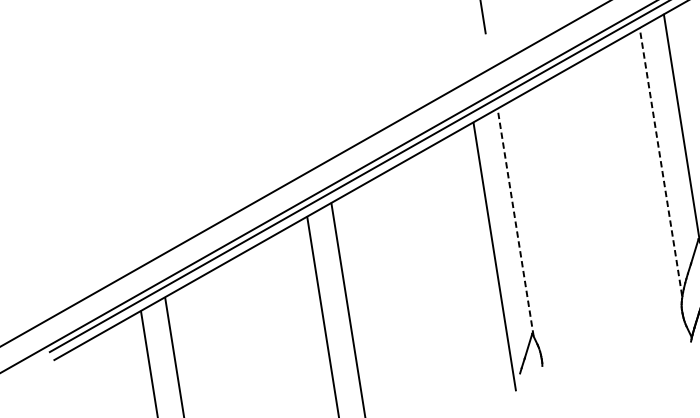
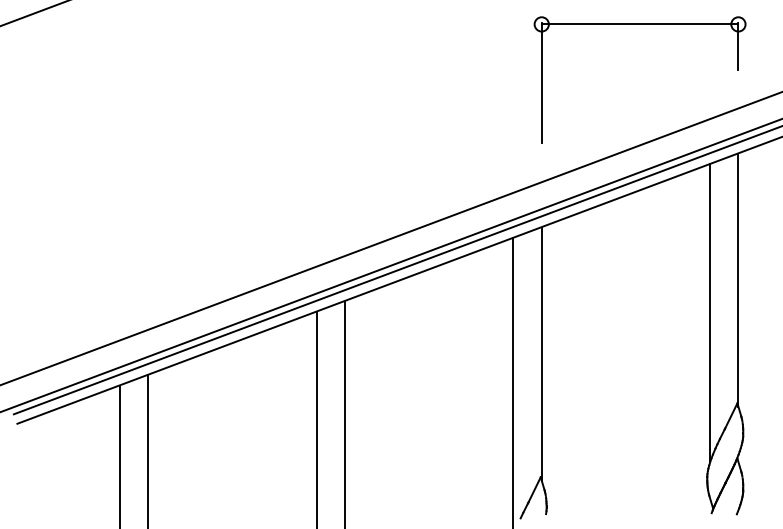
line: (660, 162) -> (709, 313), dashed -> solid
line: (515, 223) -> (541, 354), dashed -> solid

